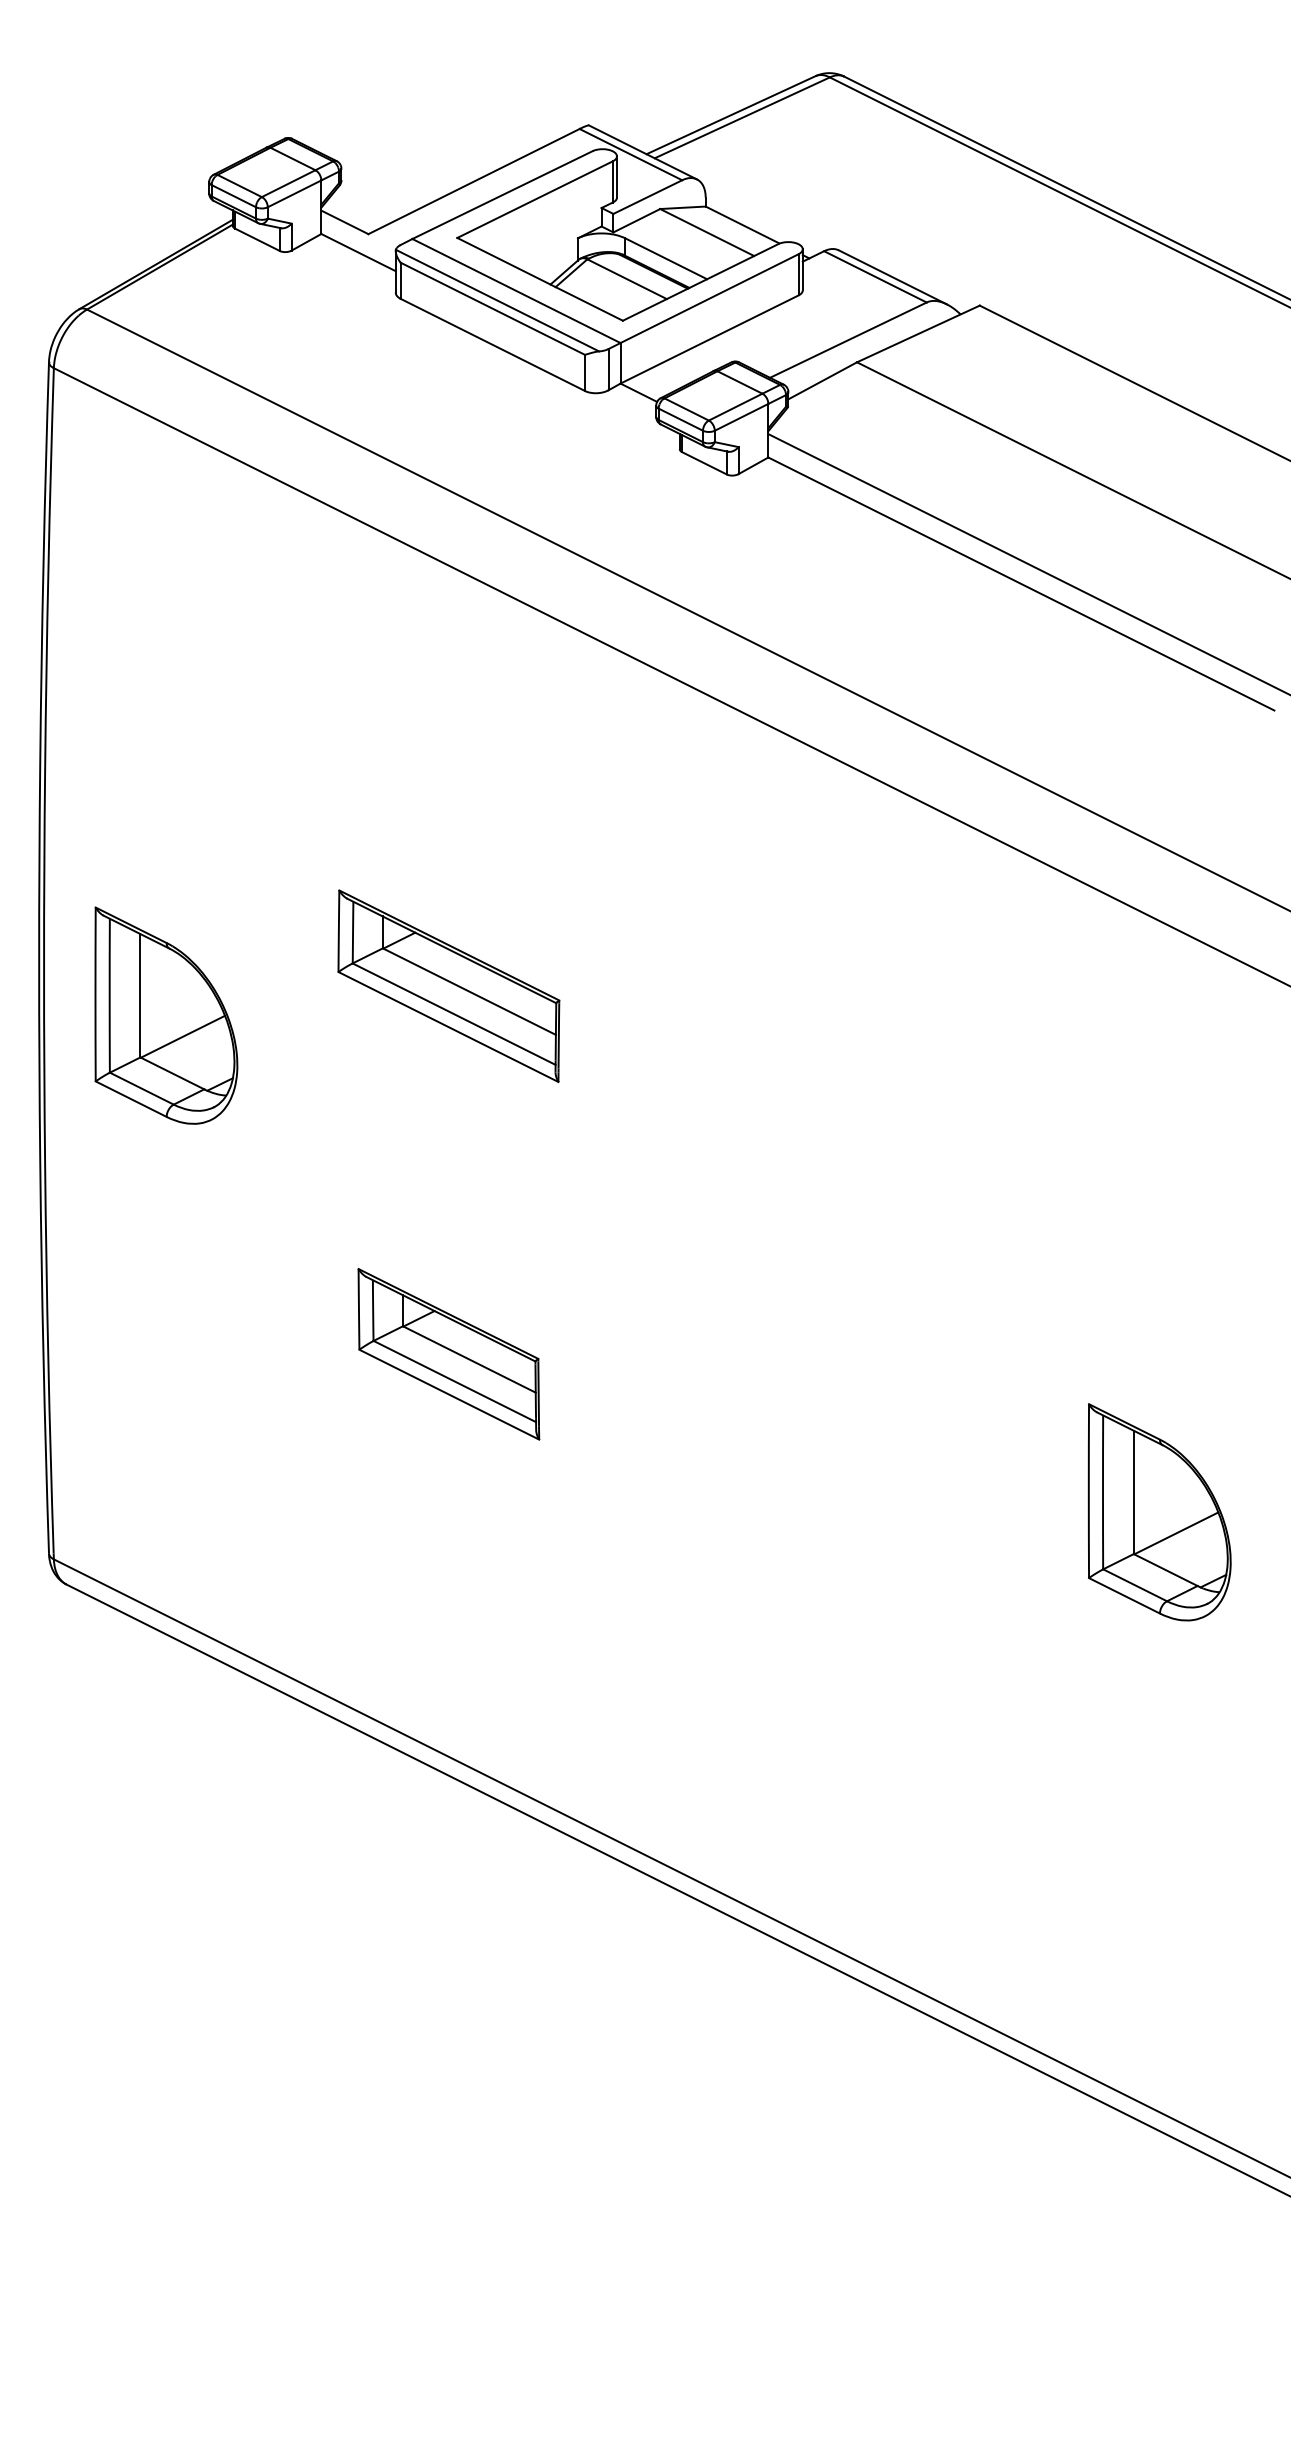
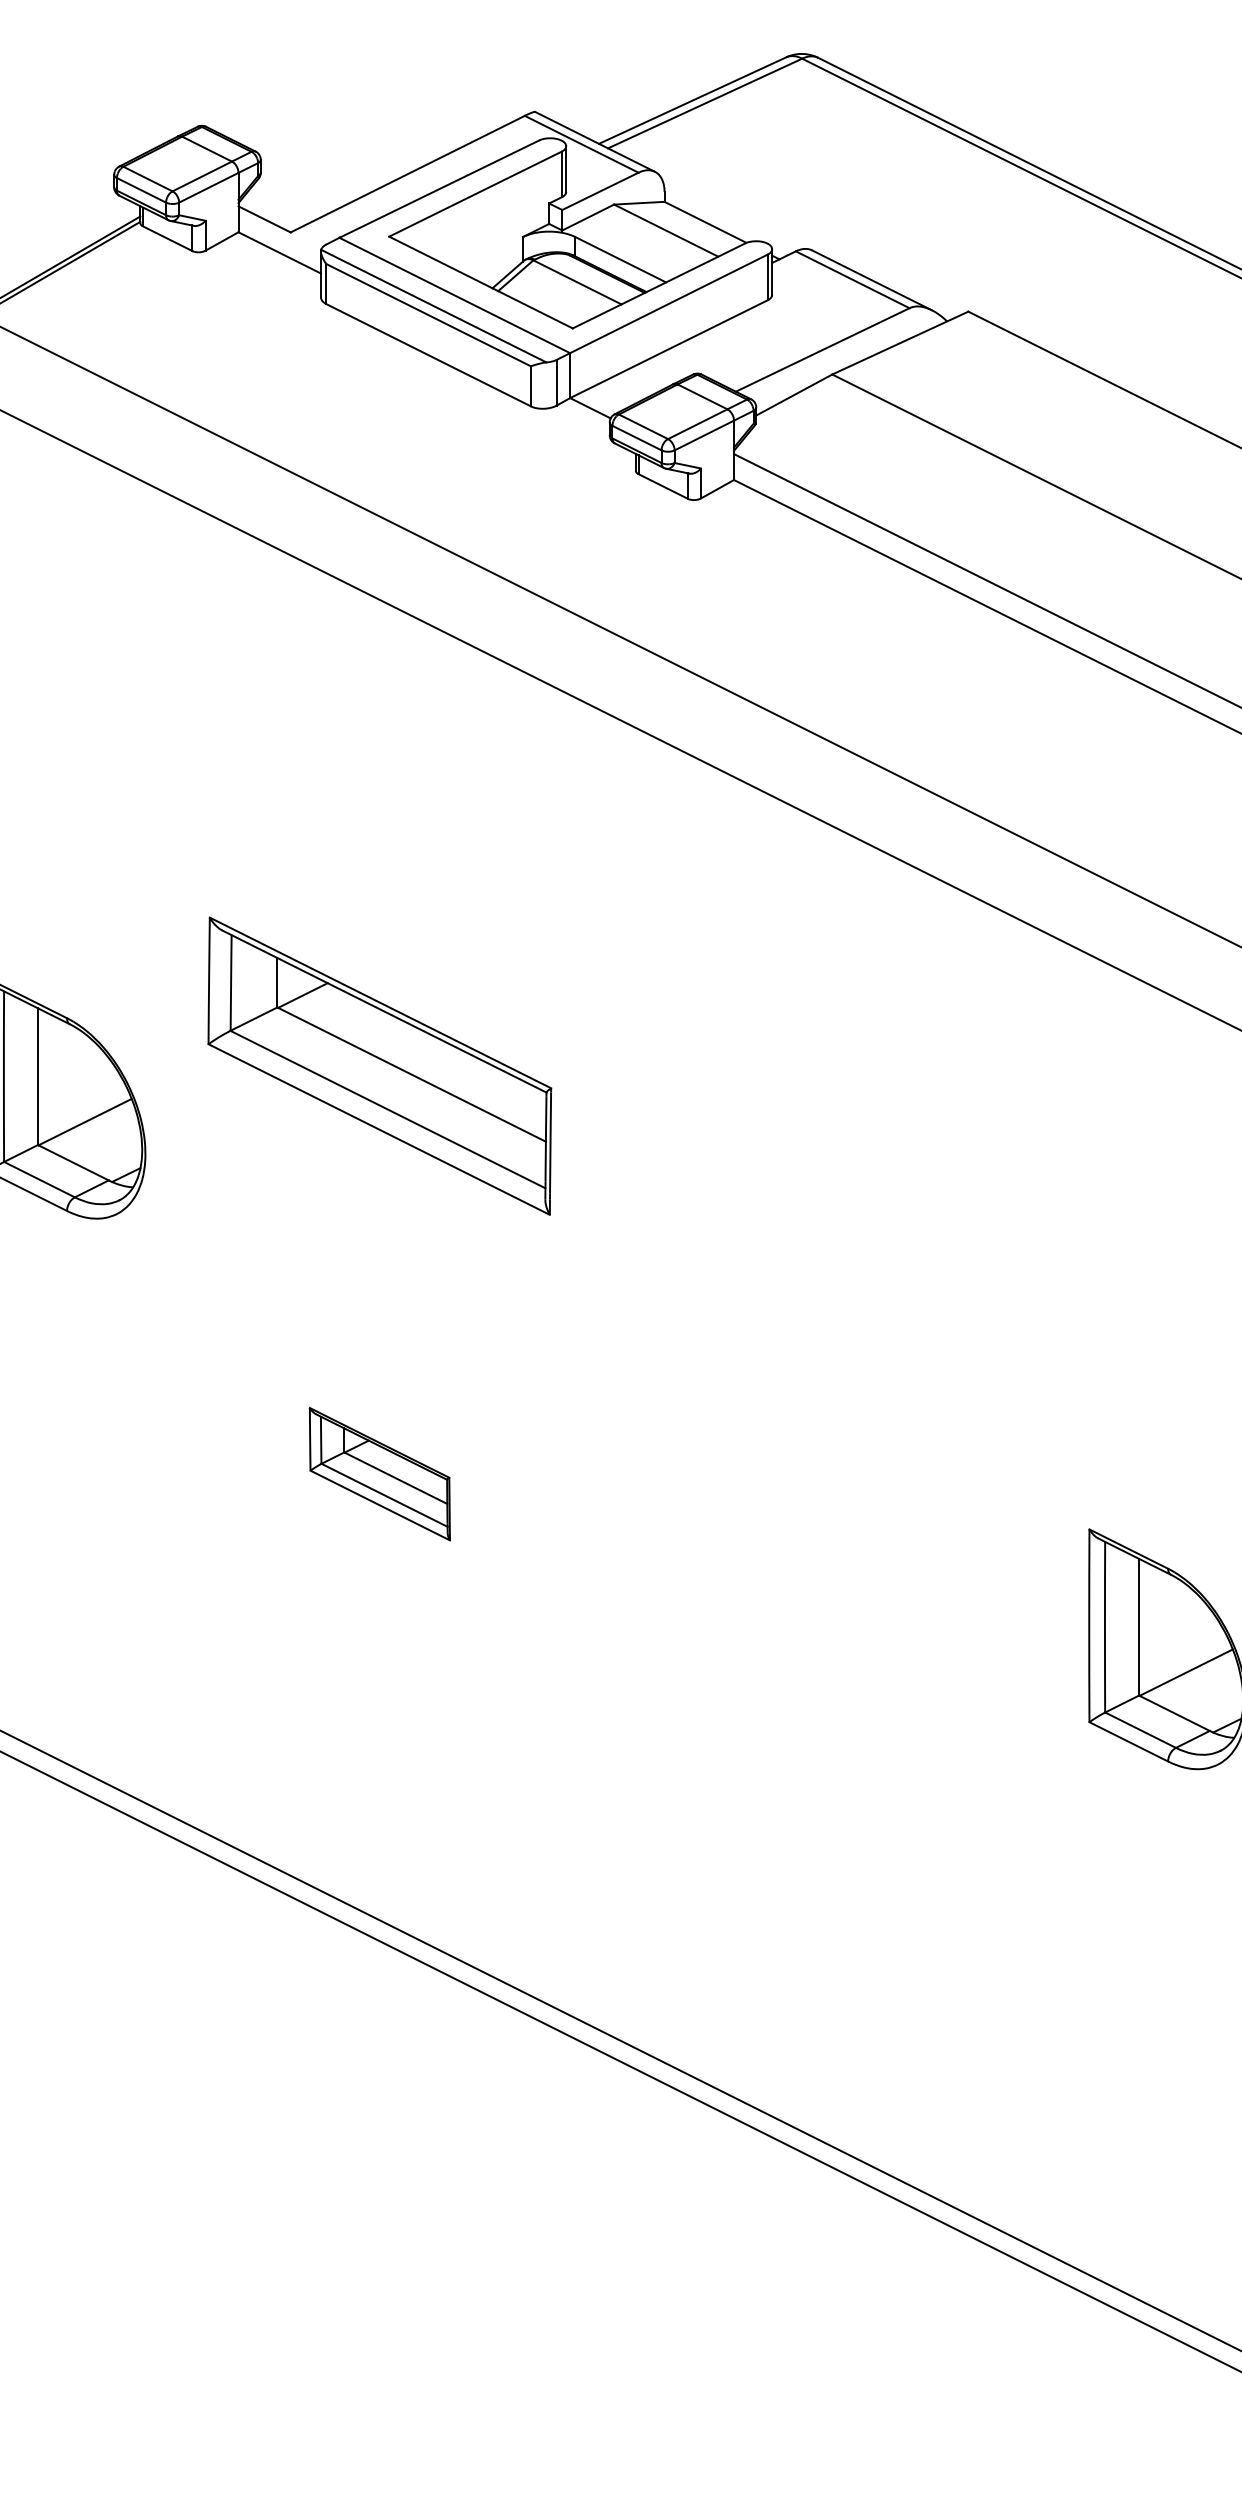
part: (448, 985) -> (379, 1065), size x1.4
part: (448, 1354) -> (379, 1474), size x0.7

